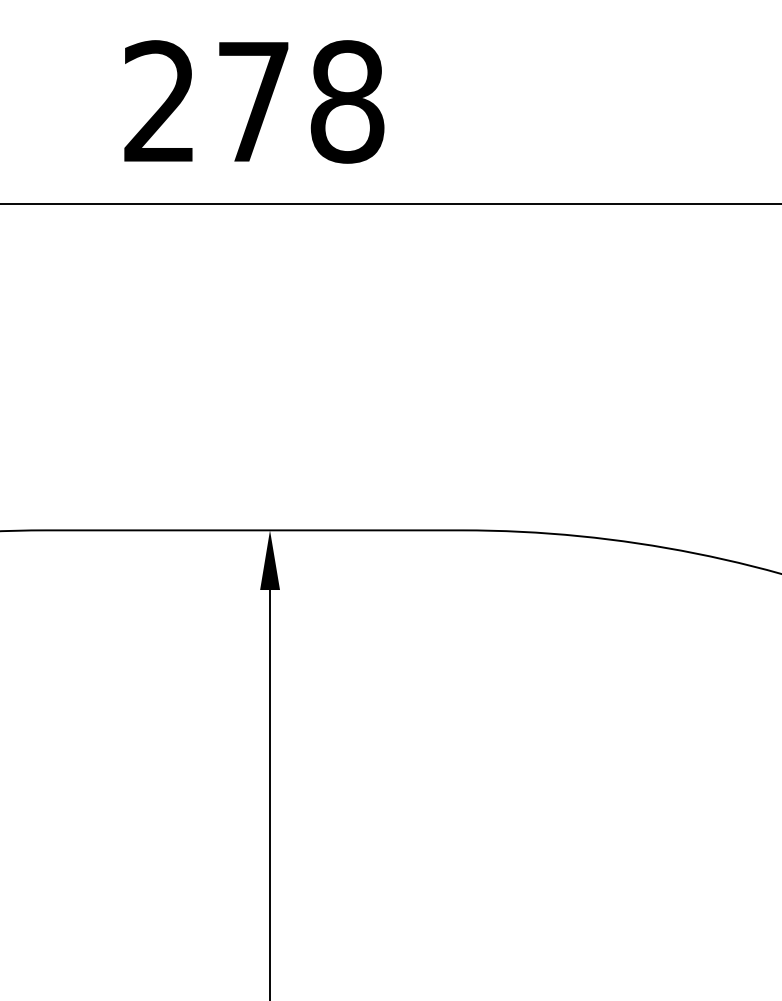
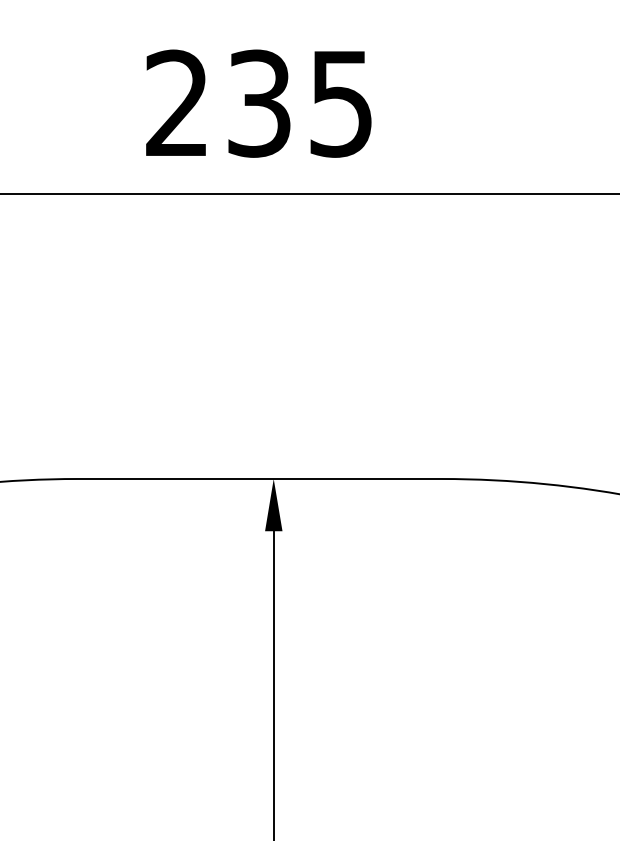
text: (301, 101) -> (301, 103), 278 -> 235

